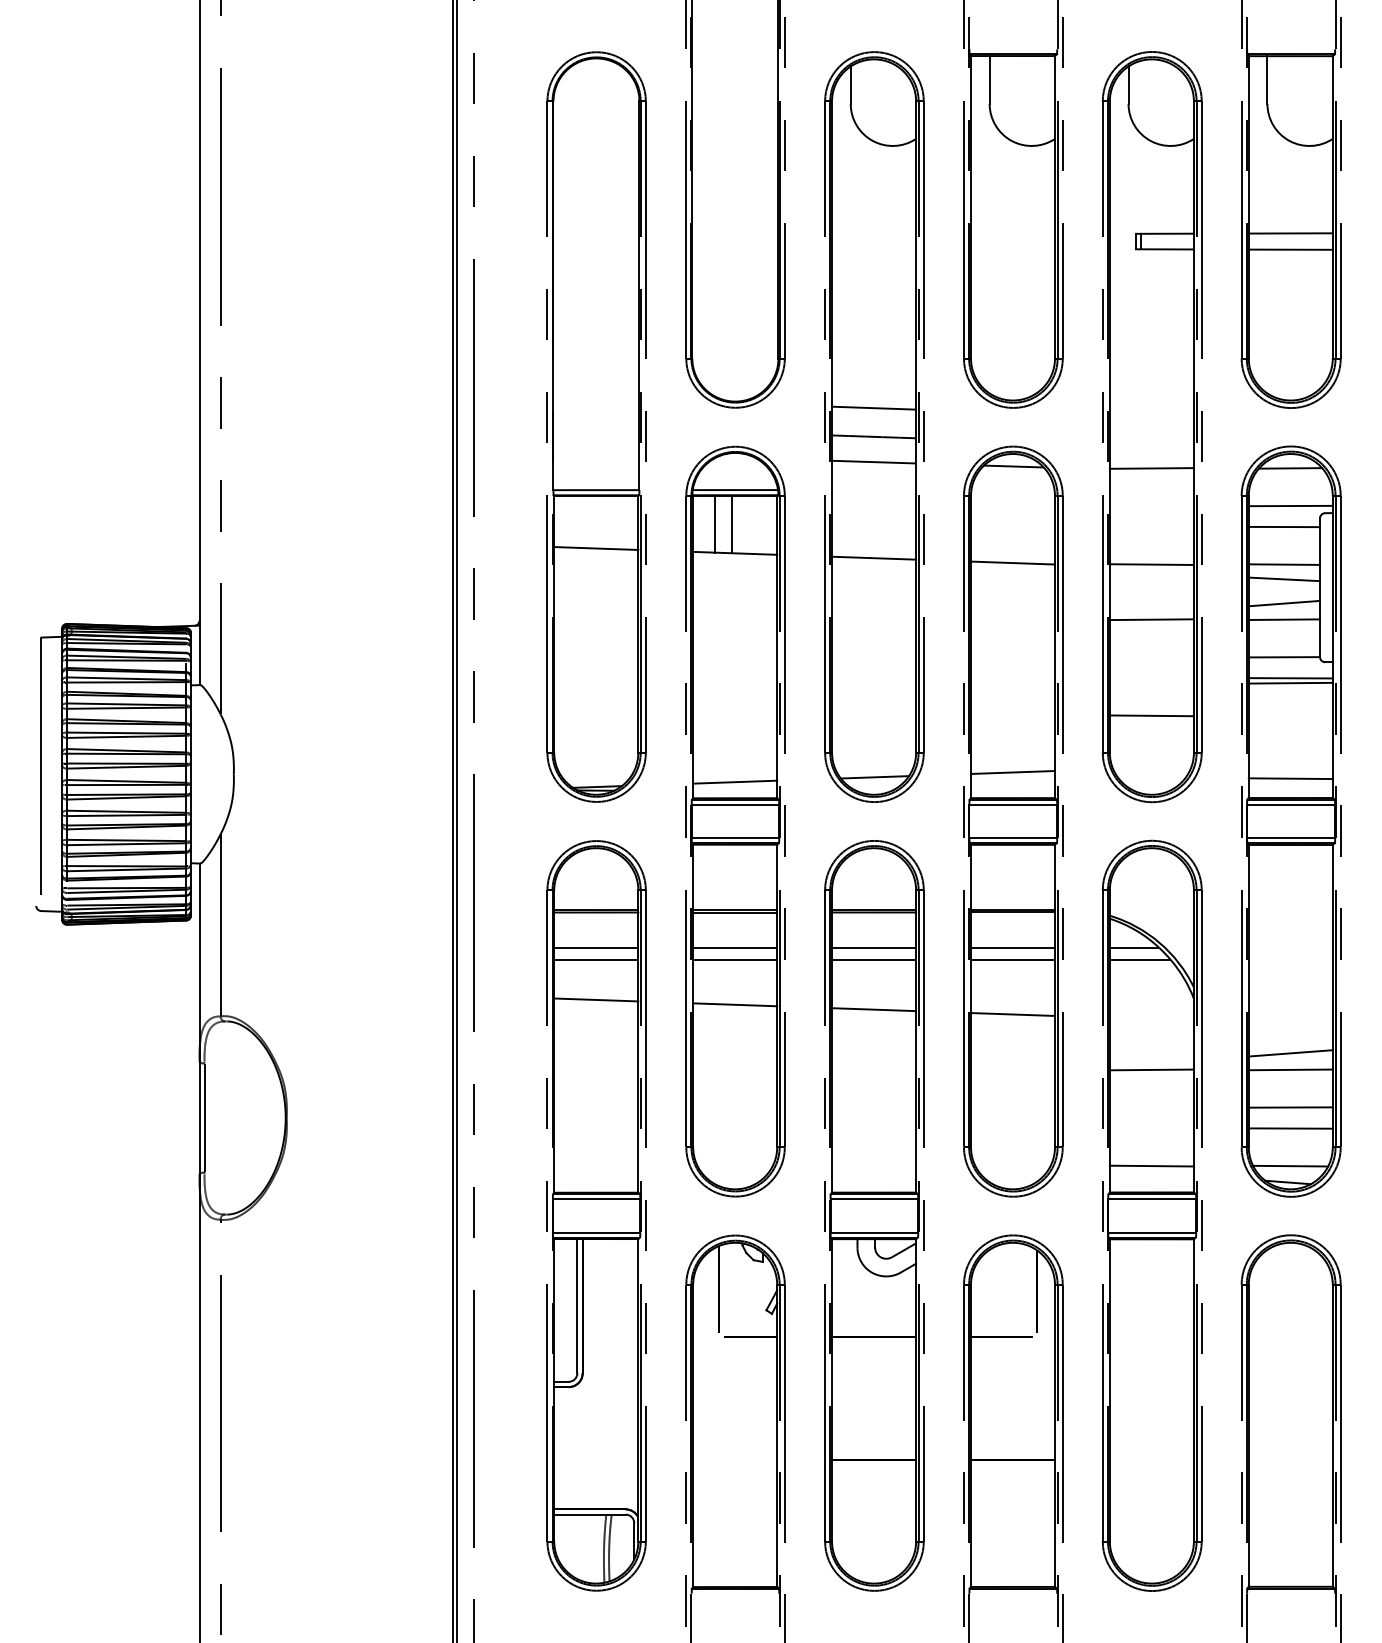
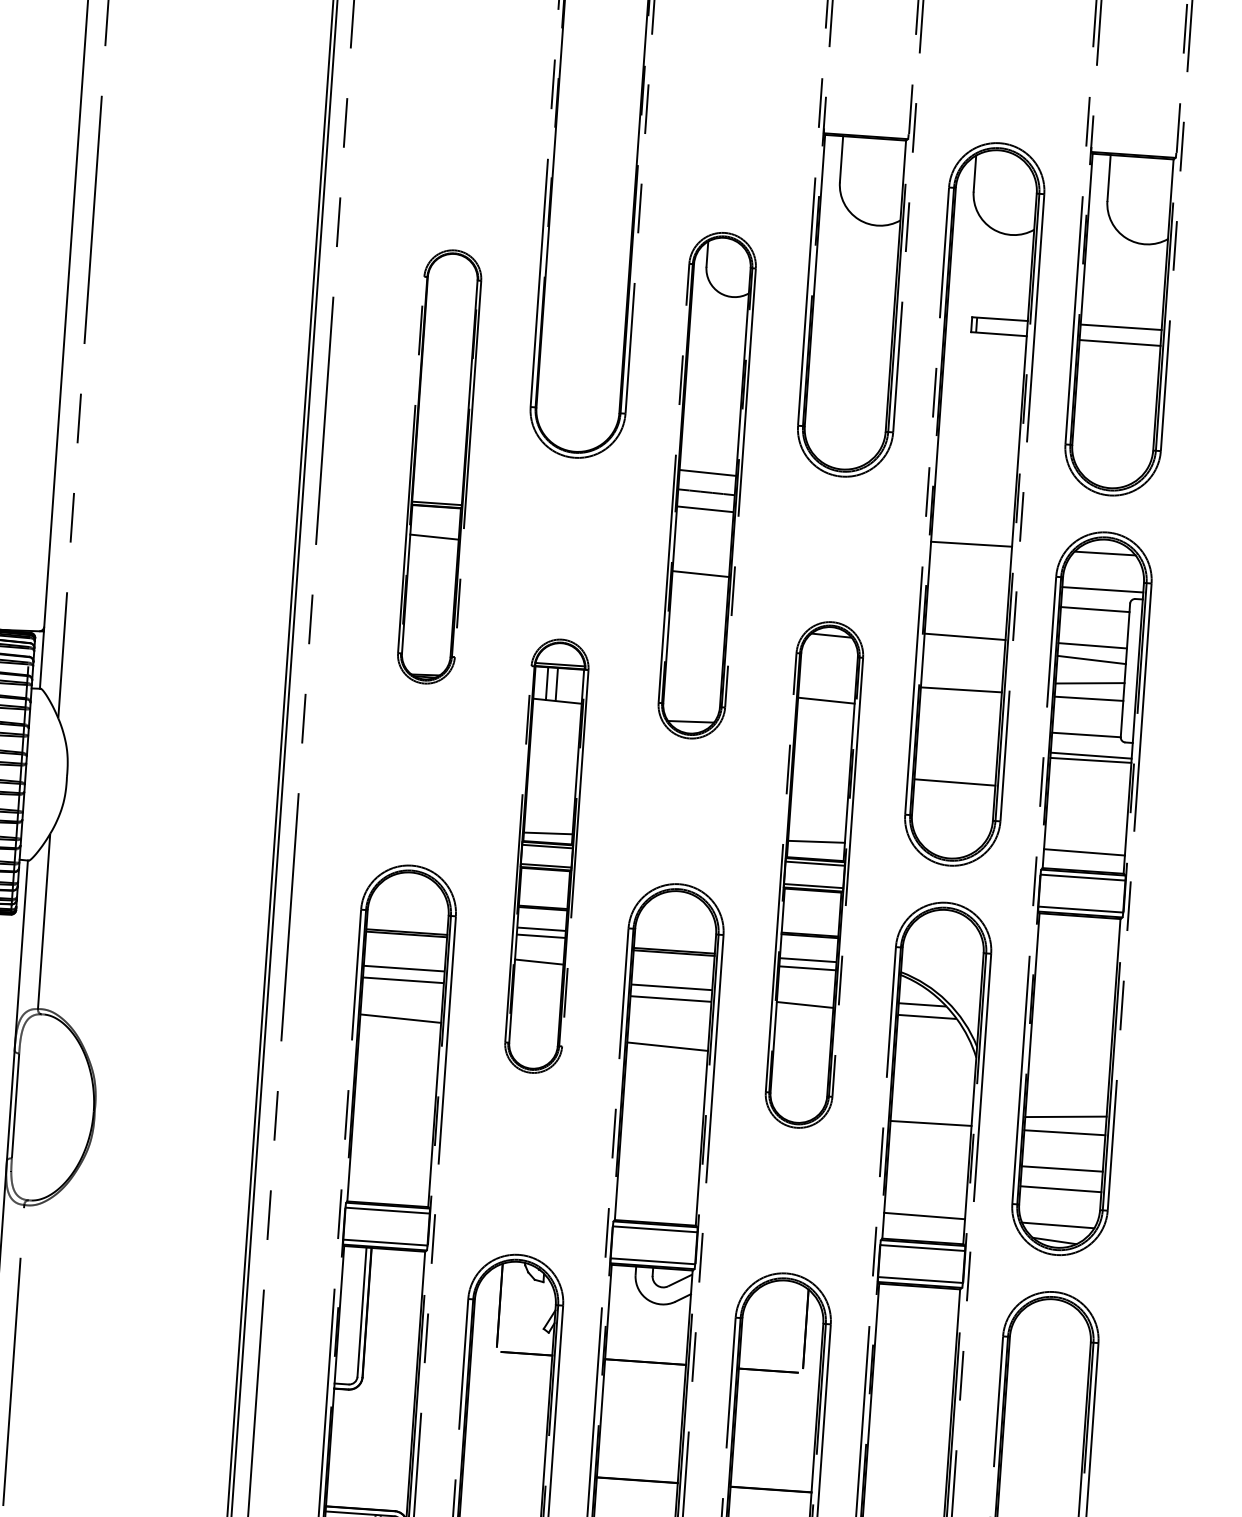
part: (596, 426) -> (439, 466), size x0.6
part: (874, 426) -> (707, 485), size x0.7
part: (735, 821) -> (546, 856), size x0.6
part: (1013, 821) -> (814, 874), size x0.7

